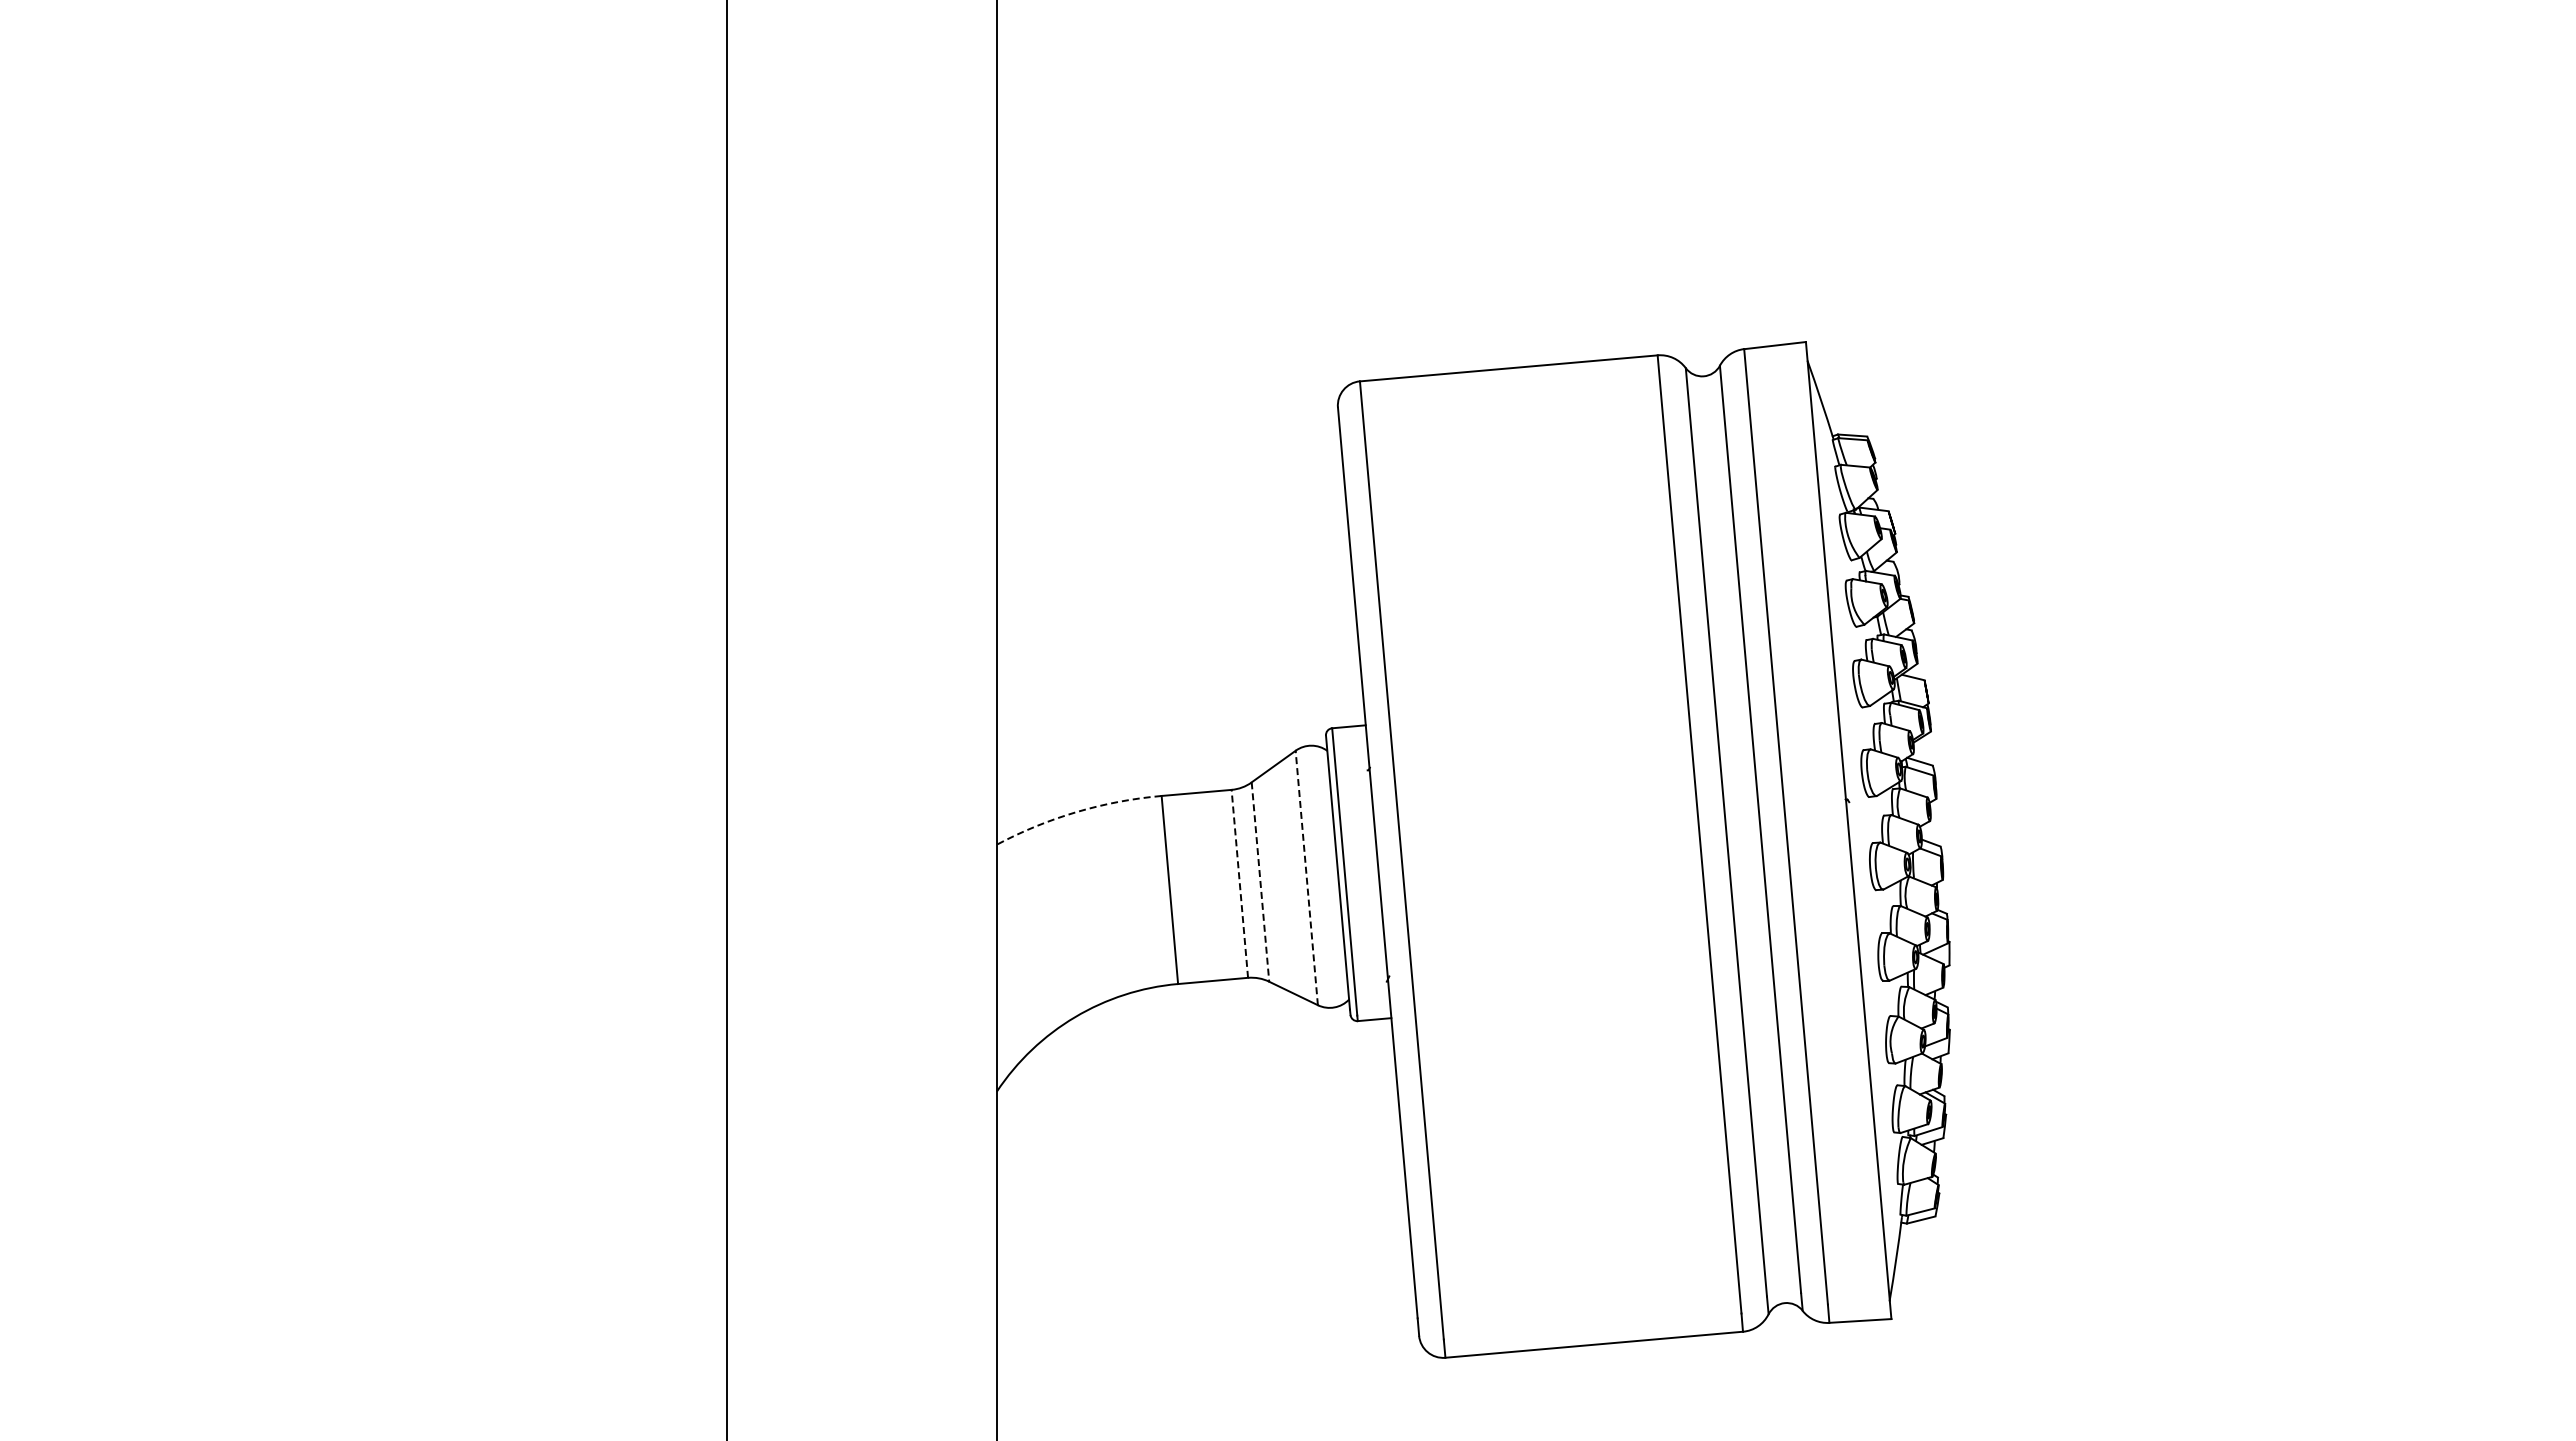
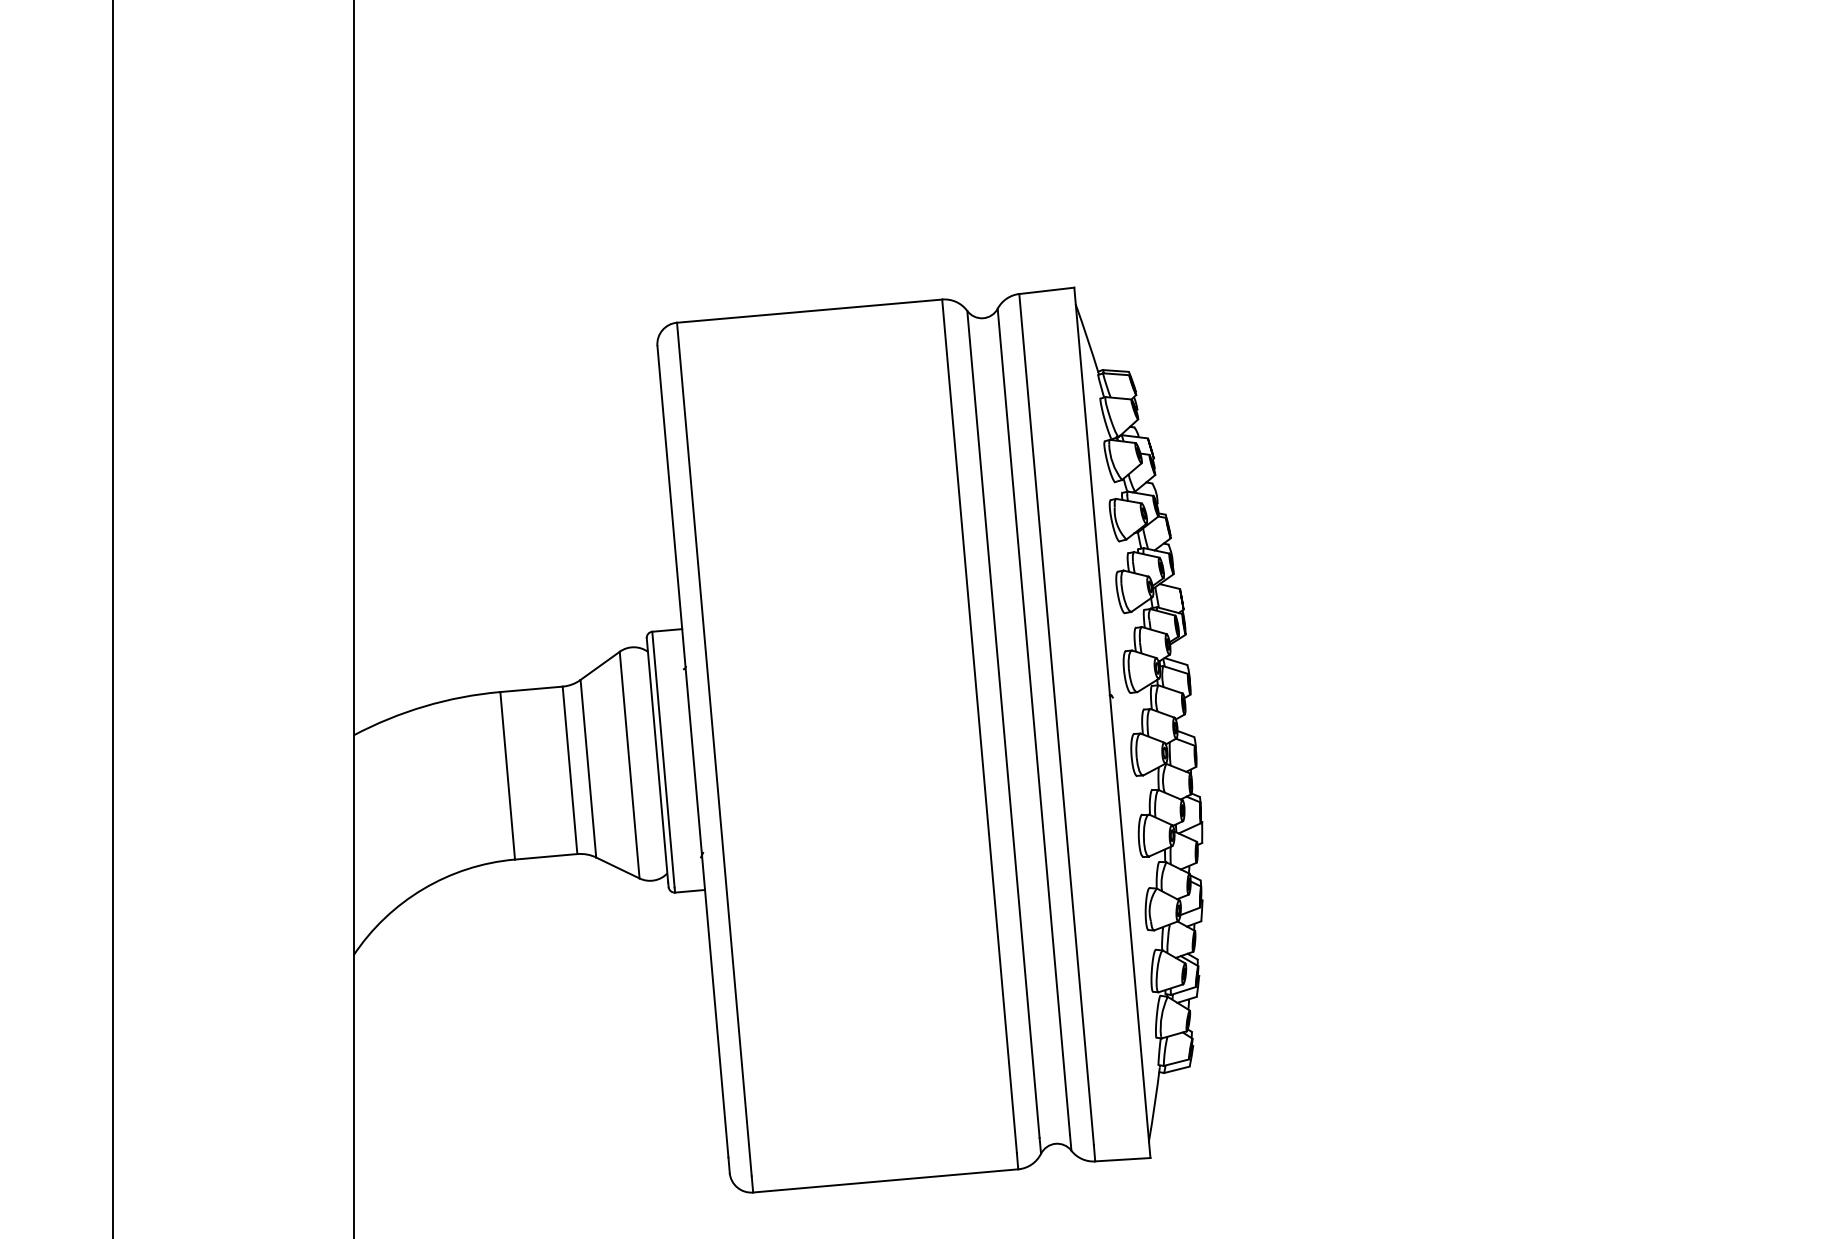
arc: (1076, 812) -> (424, 706), dashed -> solid
line: (1306, 878) -> (629, 765), dashed -> solid
line: (1260, 882) -> (588, 769), dashed -> solid
line: (1239, 883) -> (569, 770), dashed -> solid

